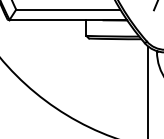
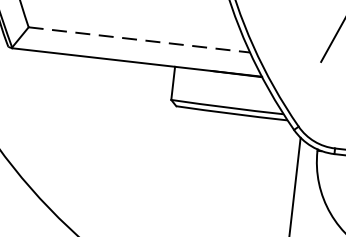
line: (68, 9) -> (139, 39), solid -> dashed

